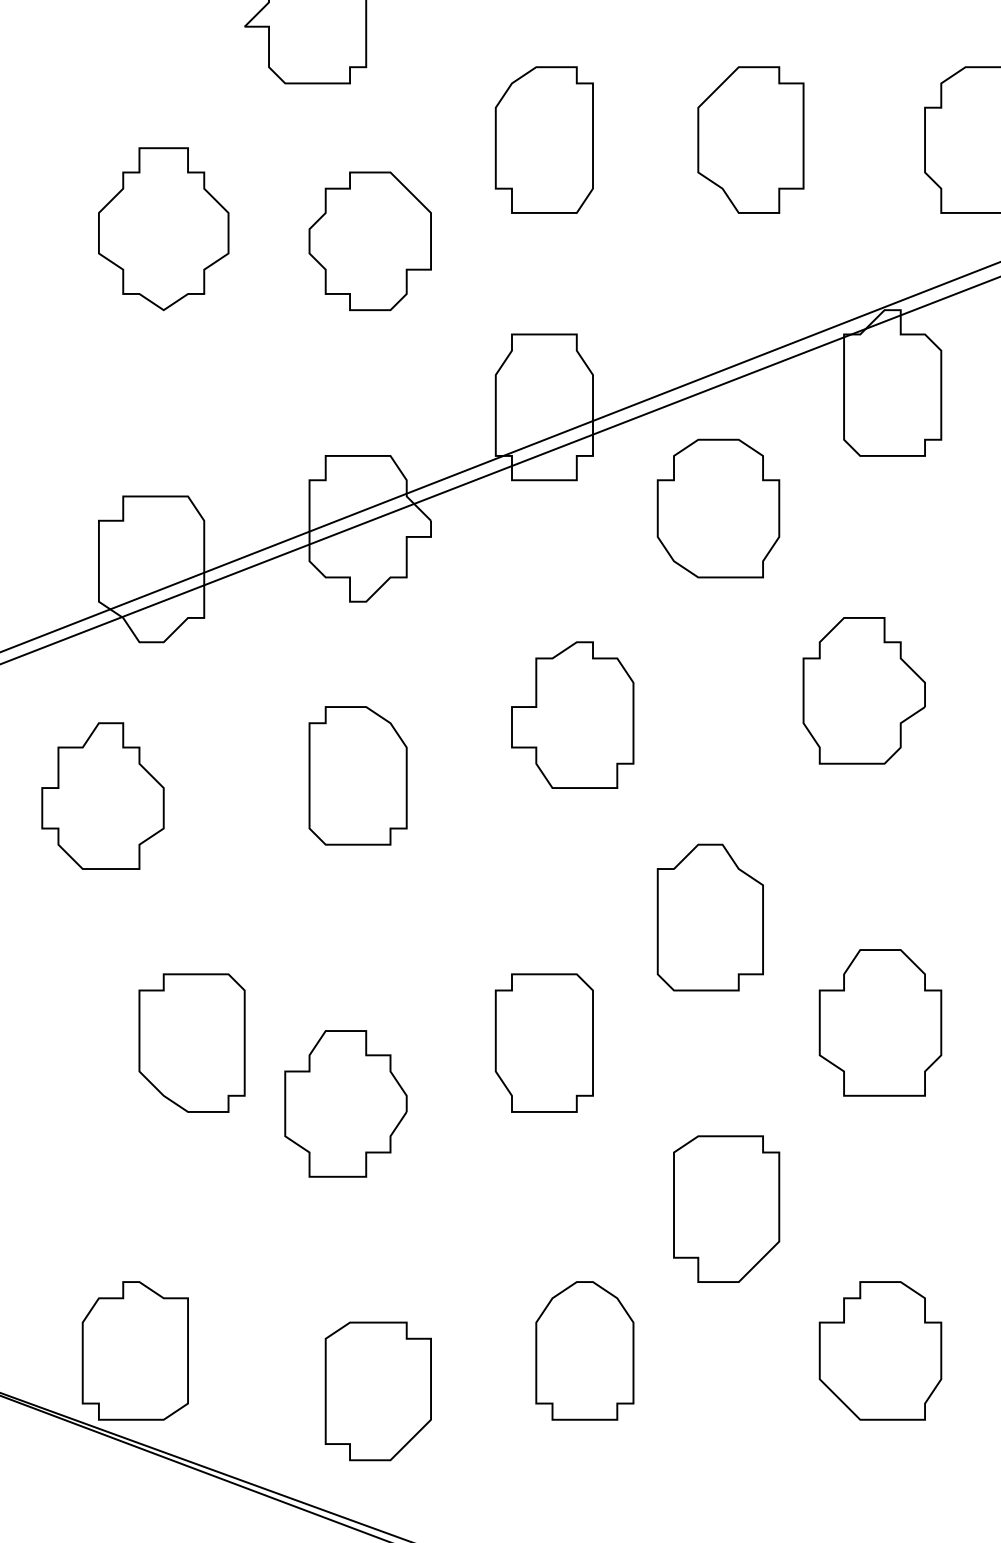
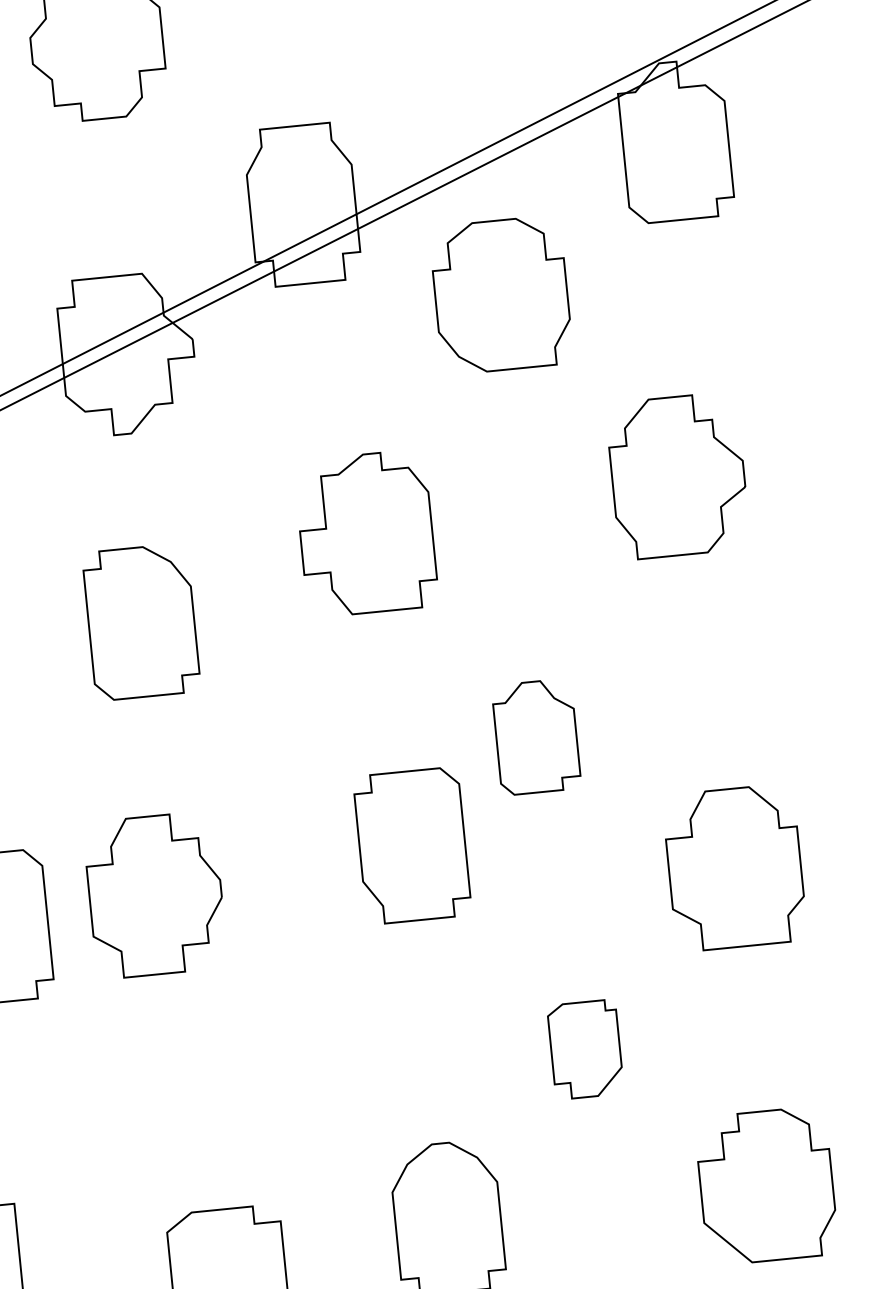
part: (709, 917) -> (535, 737), size x0.7
part: (880, 1022) -> (734, 867), moved
part: (543, 1042) -> (411, 845), moved
part: (345, 1103) -> (154, 894), moved
part: (726, 1208) -> (585, 1049), size x0.6

